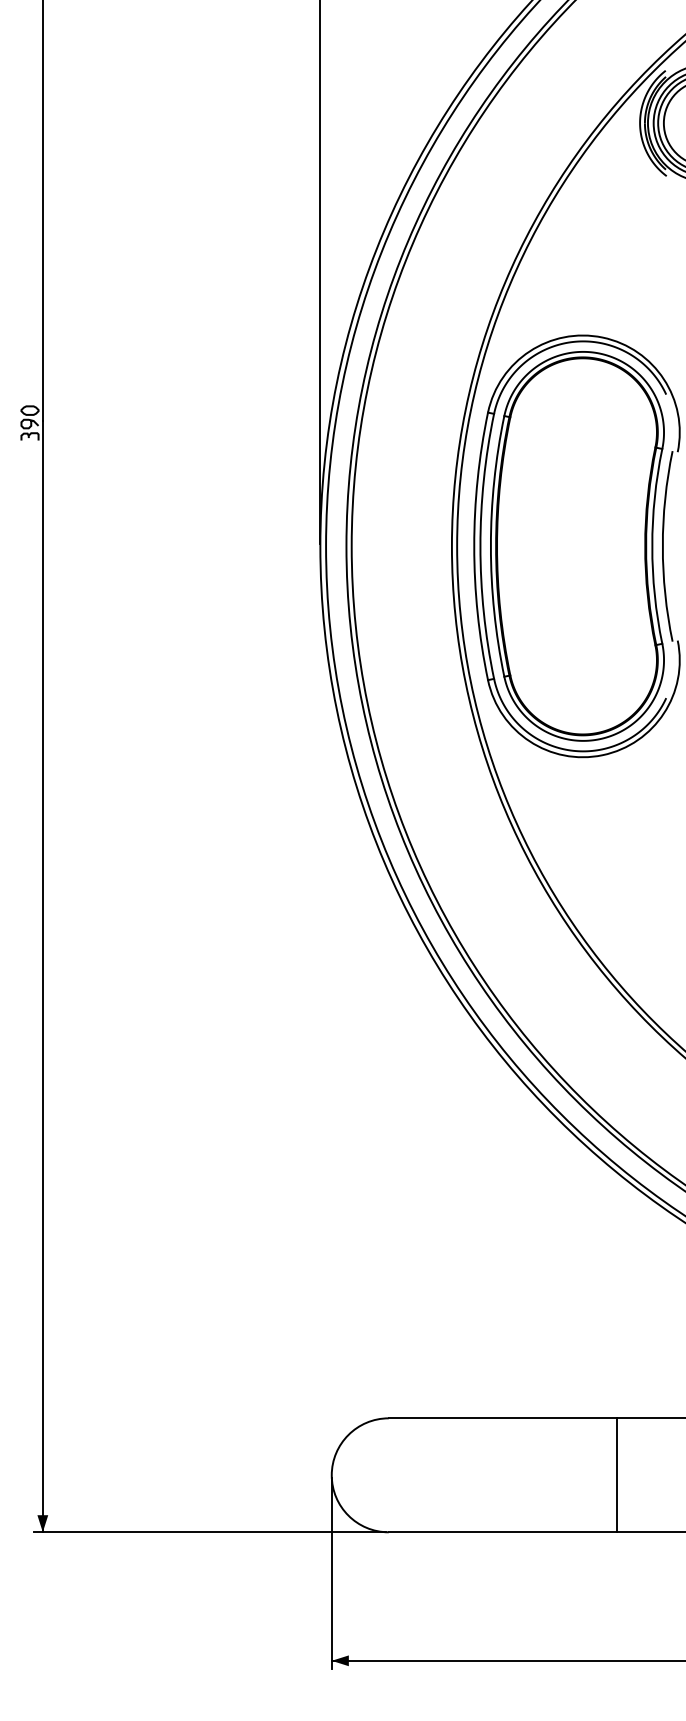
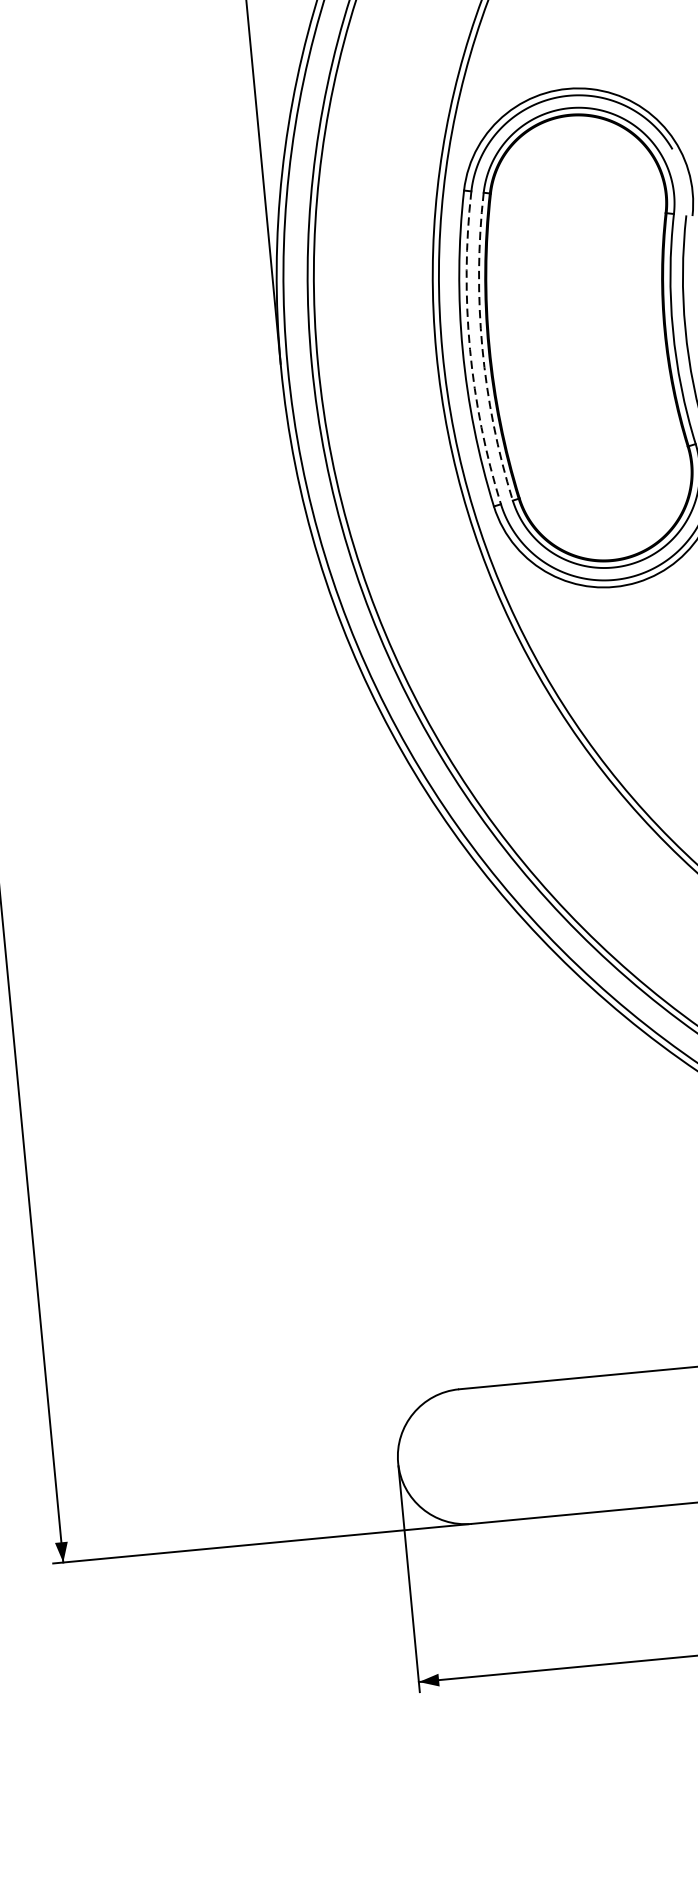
arc: (480, 546) -> (470, 349), solid -> dashed
arc: (490, 546) -> (481, 348), solid -> dashed

